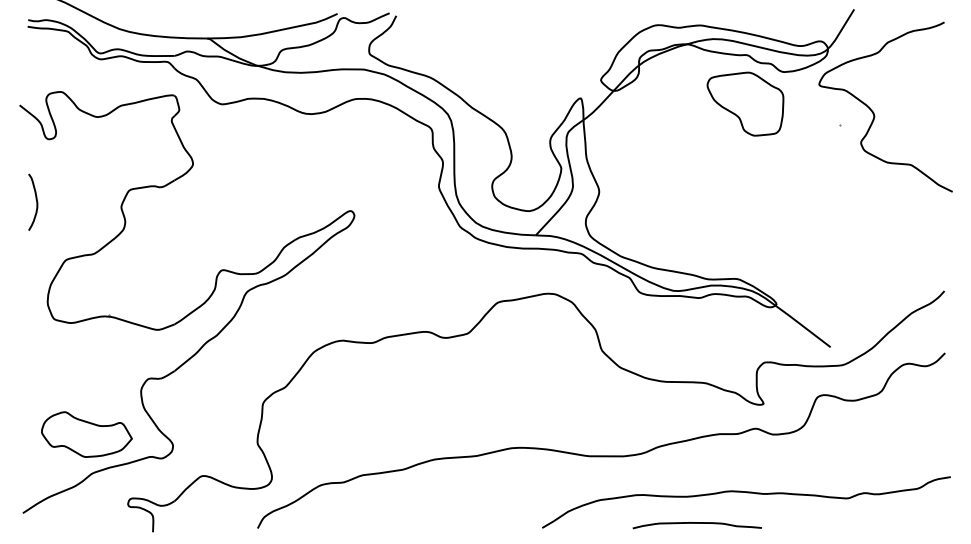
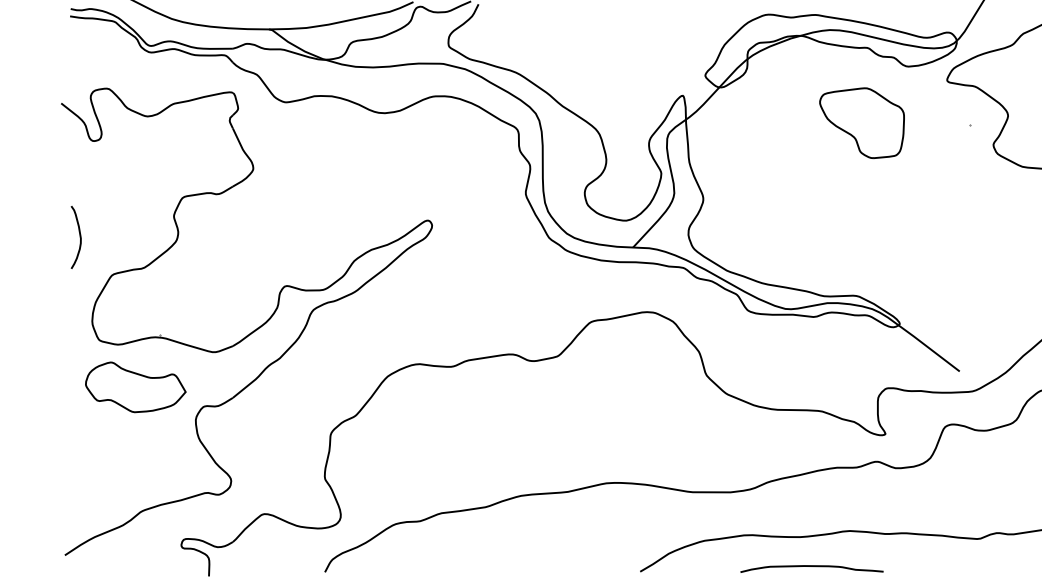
part: (745, 103) -> (862, 122), moved
curve: (35, 199) -> (78, 234), moved
part: (86, 434) -> (135, 387), moved

